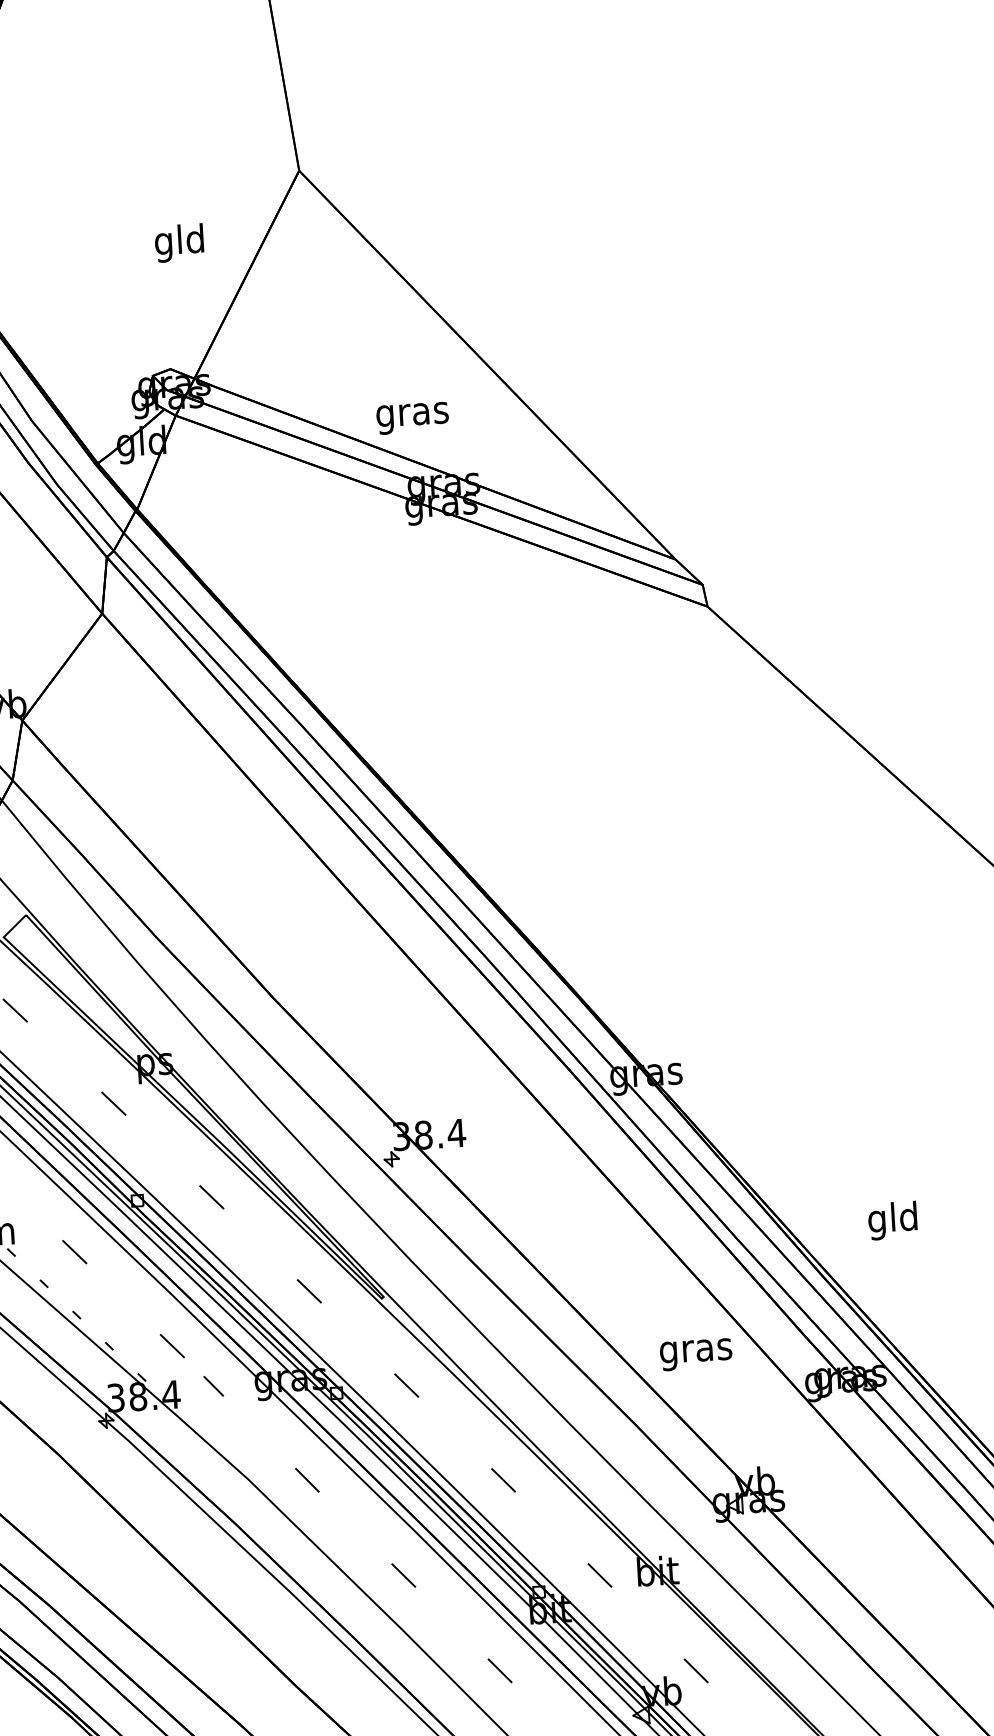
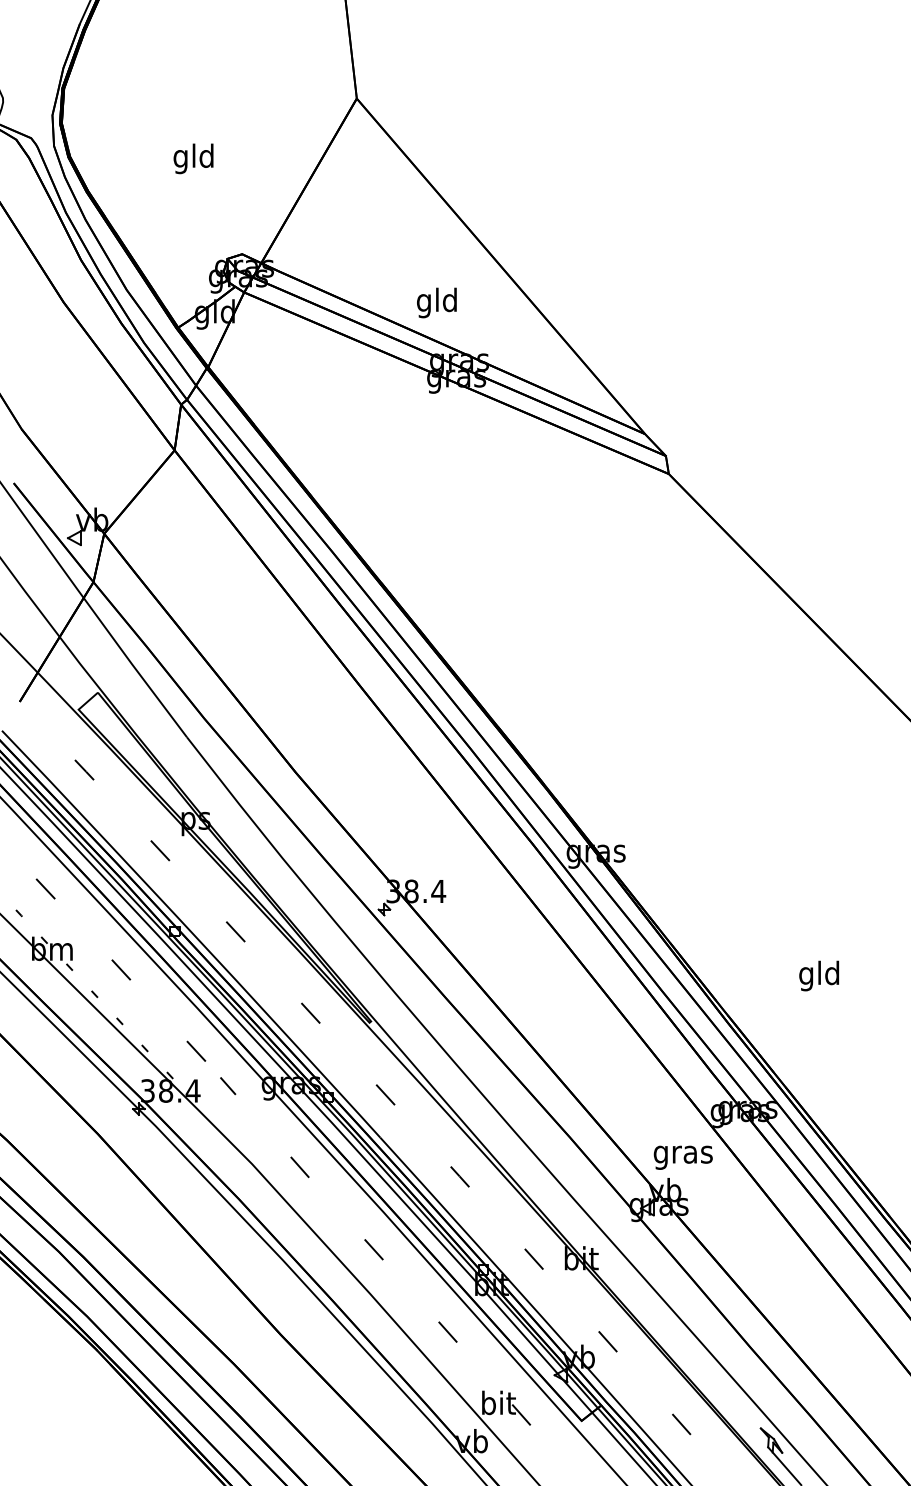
text: (179, 242) -> (193, 158), moved
text: (412, 413) -> (437, 302), gras -> gld
text: (891, 1220) -> (818, 975), moved
text: (695, 1354) -> (682, 1157), moved

